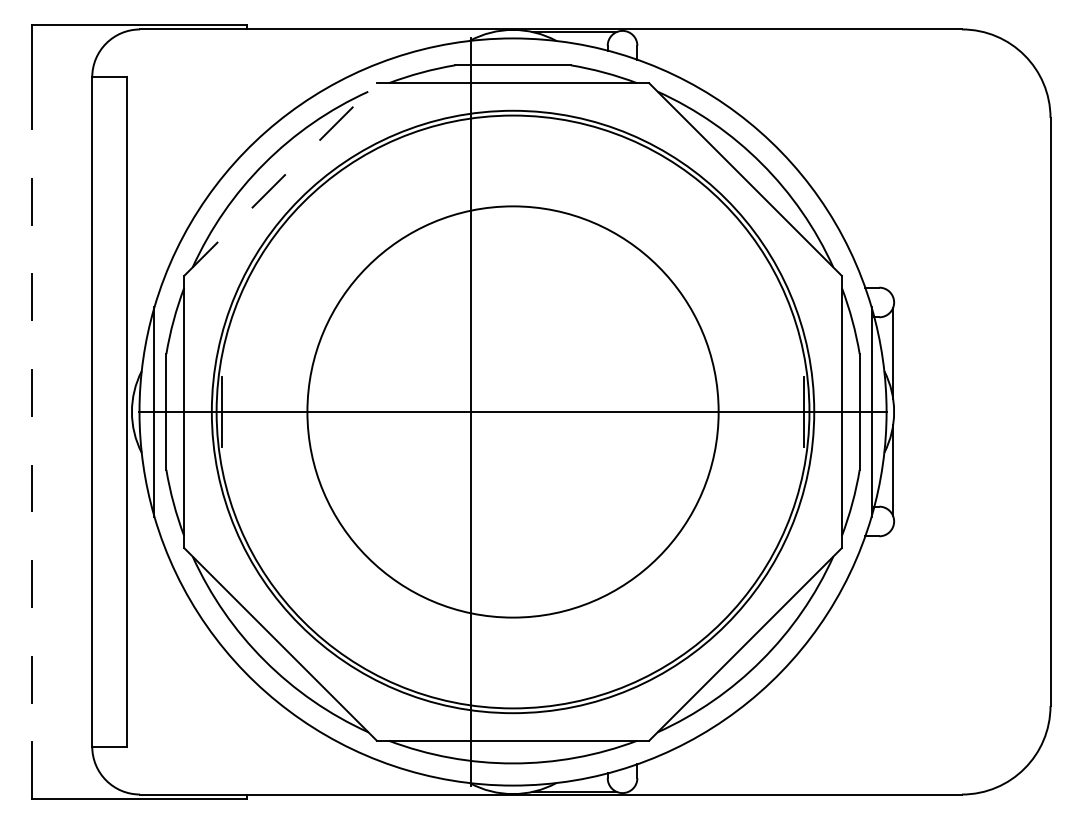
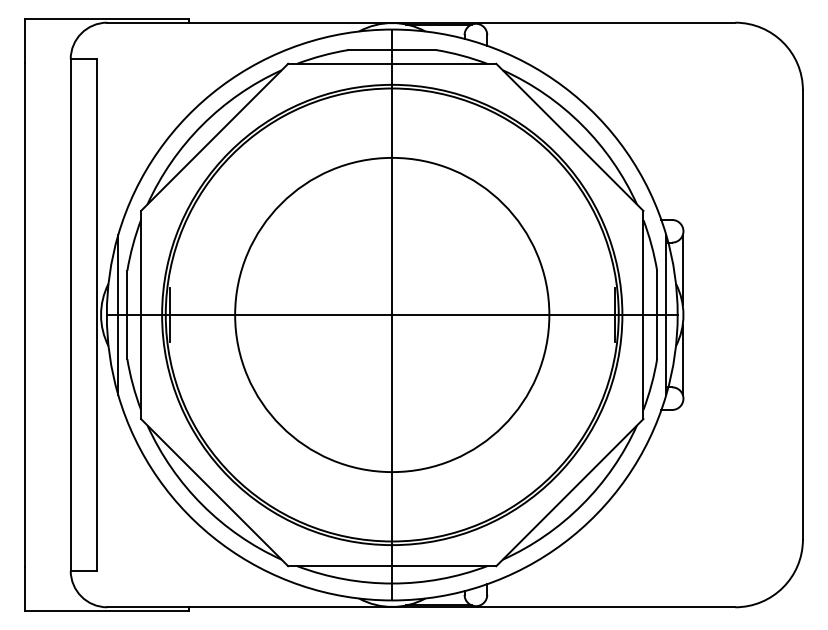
line: (280, 179) -> (214, 137), dashed -> solid
line: (32, 411) -> (25, 314), dashed -> solid
line: (471, 411) -> (392, 314), moved

